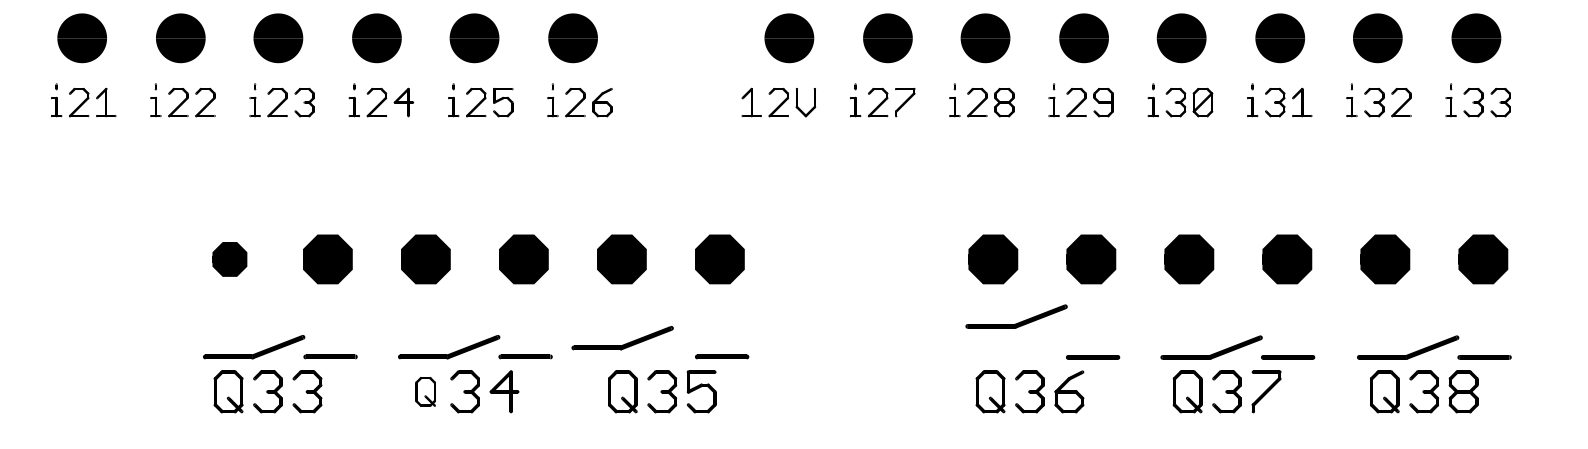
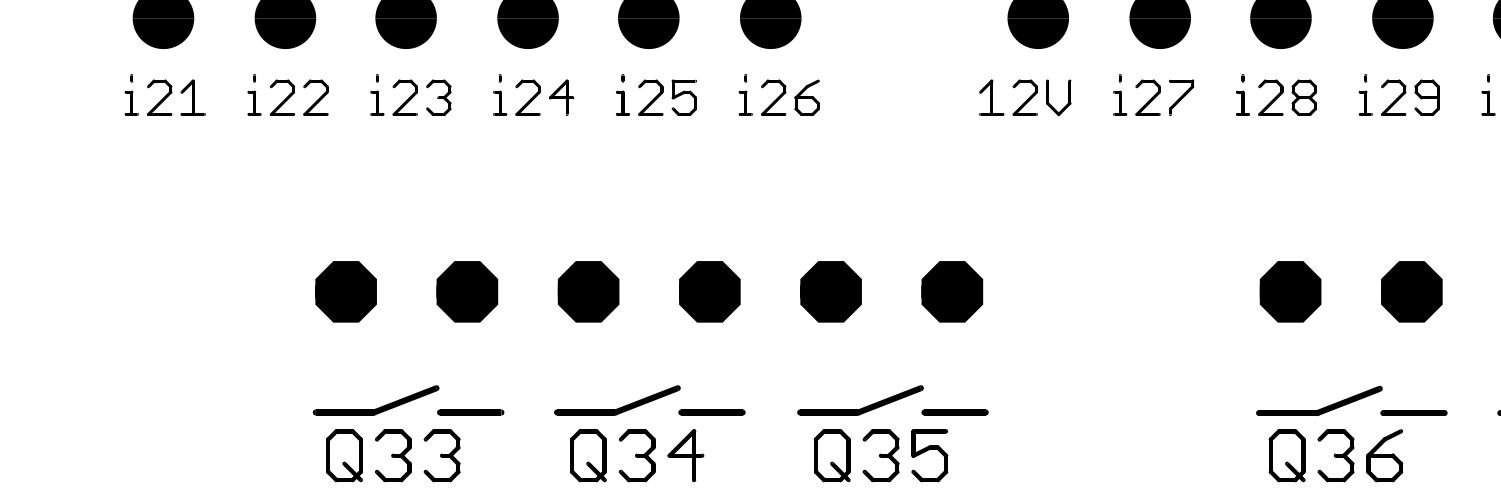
part: (229, 259) -> (345, 291), size x1.43
part: (1017, 322) -> (1320, 408), moved
part: (622, 338) -> (860, 400), moved
part: (425, 391) -> (588, 455), size x1.43

